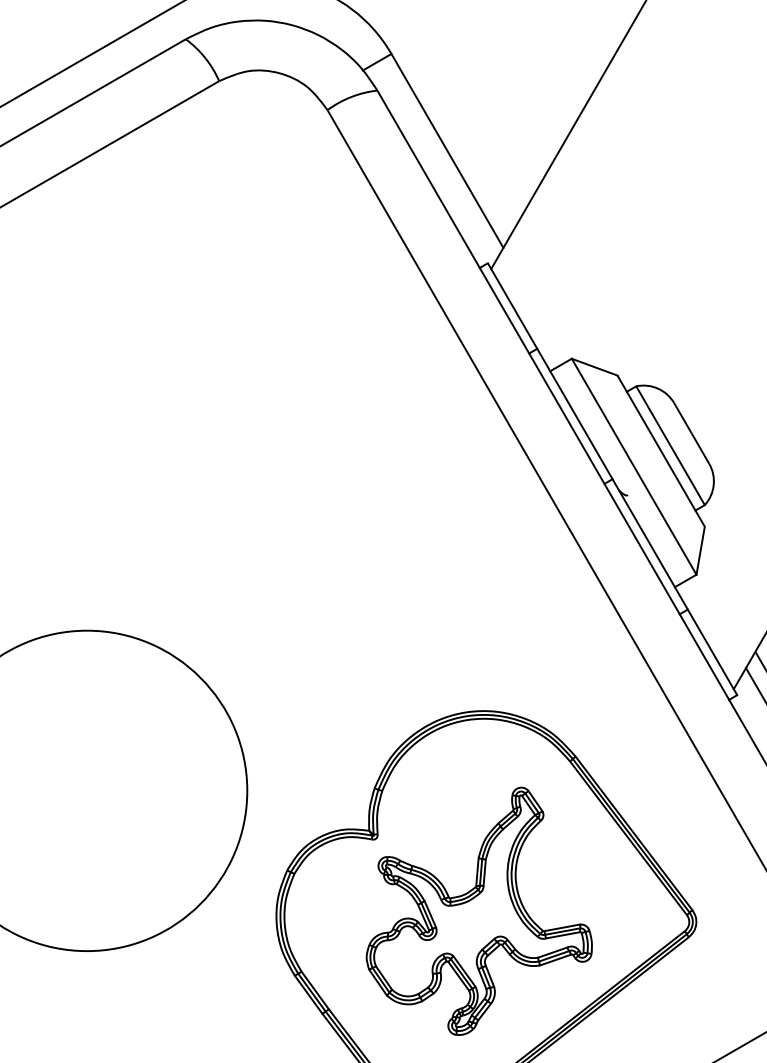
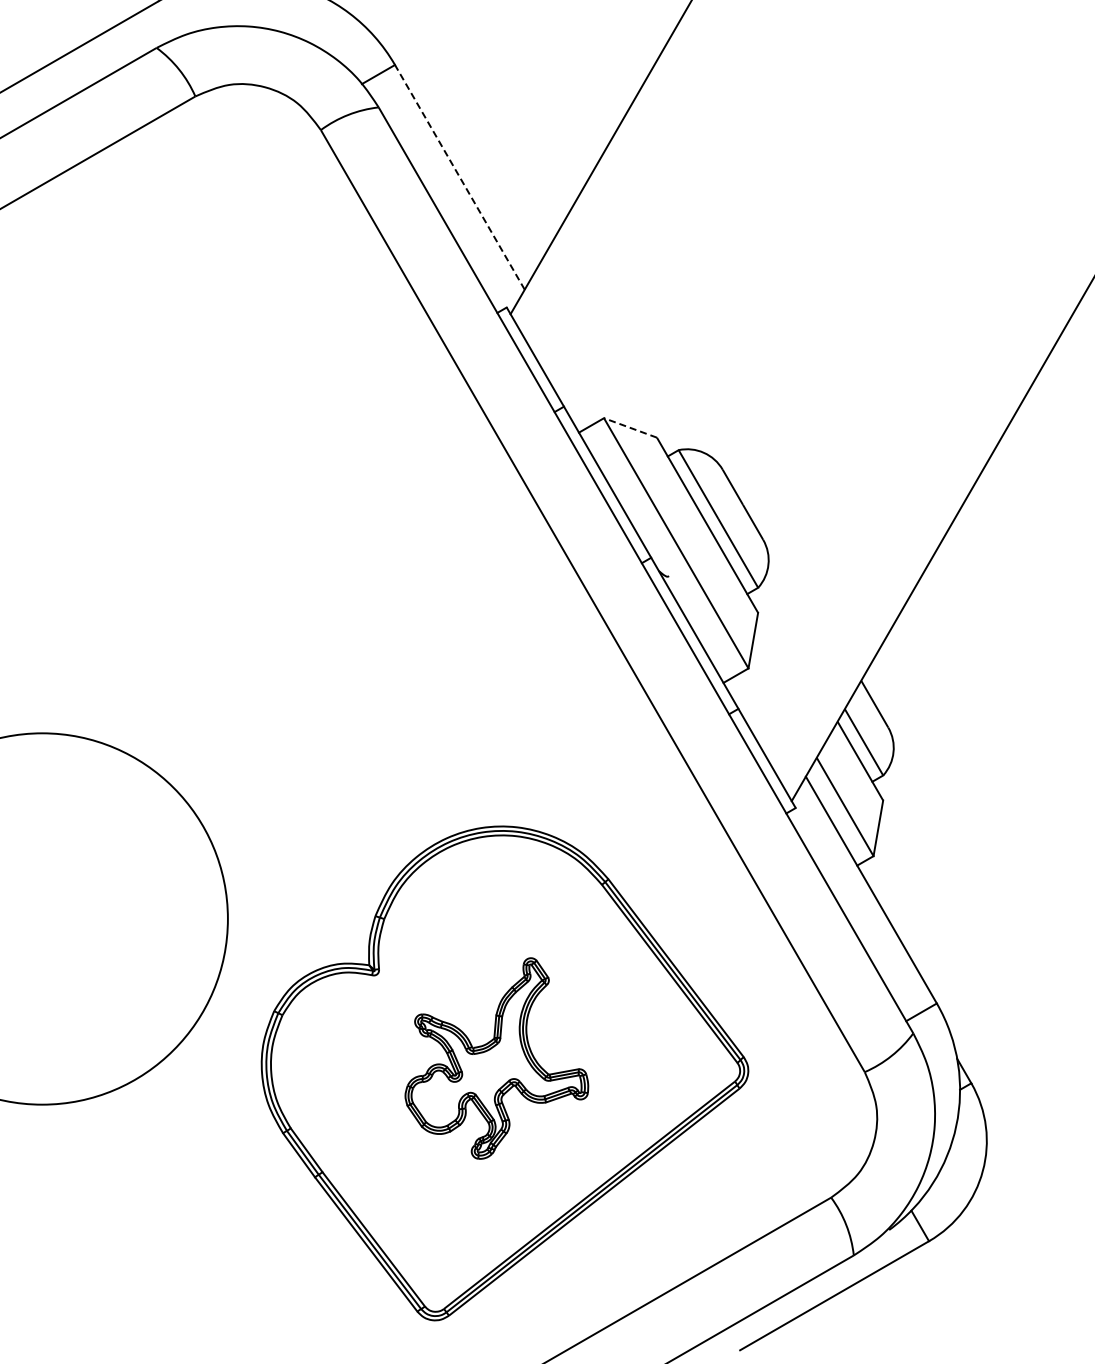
line: (447, 151) -> (459, 177), solid -> dashed
line: (594, 366) -> (630, 427), solid -> dashed
part: (479, 911) -> (496, 1058), size x0.7

